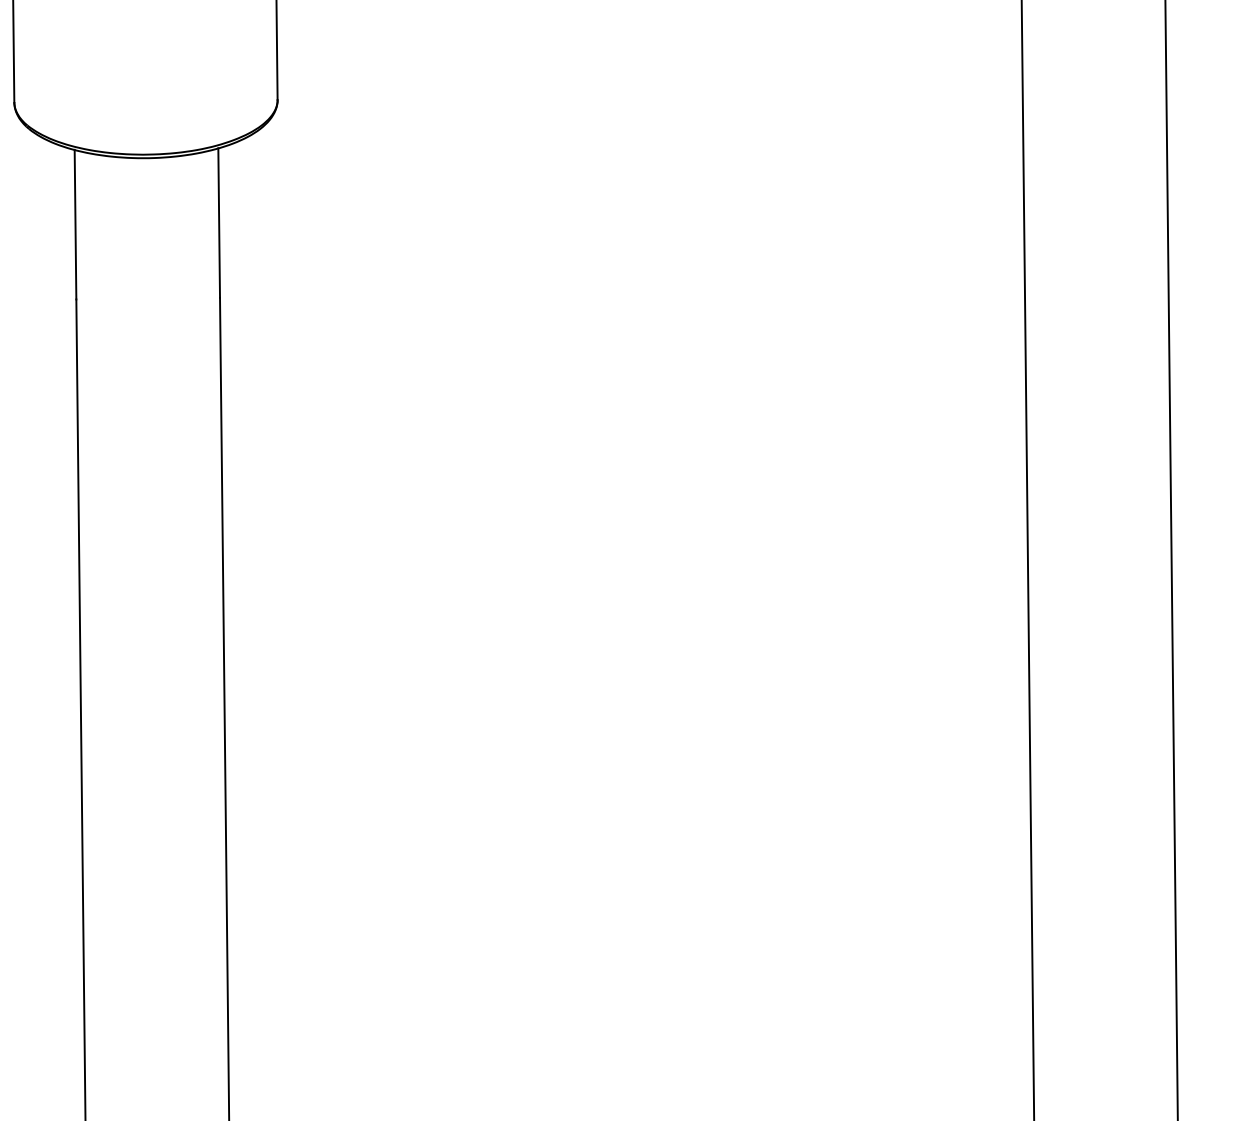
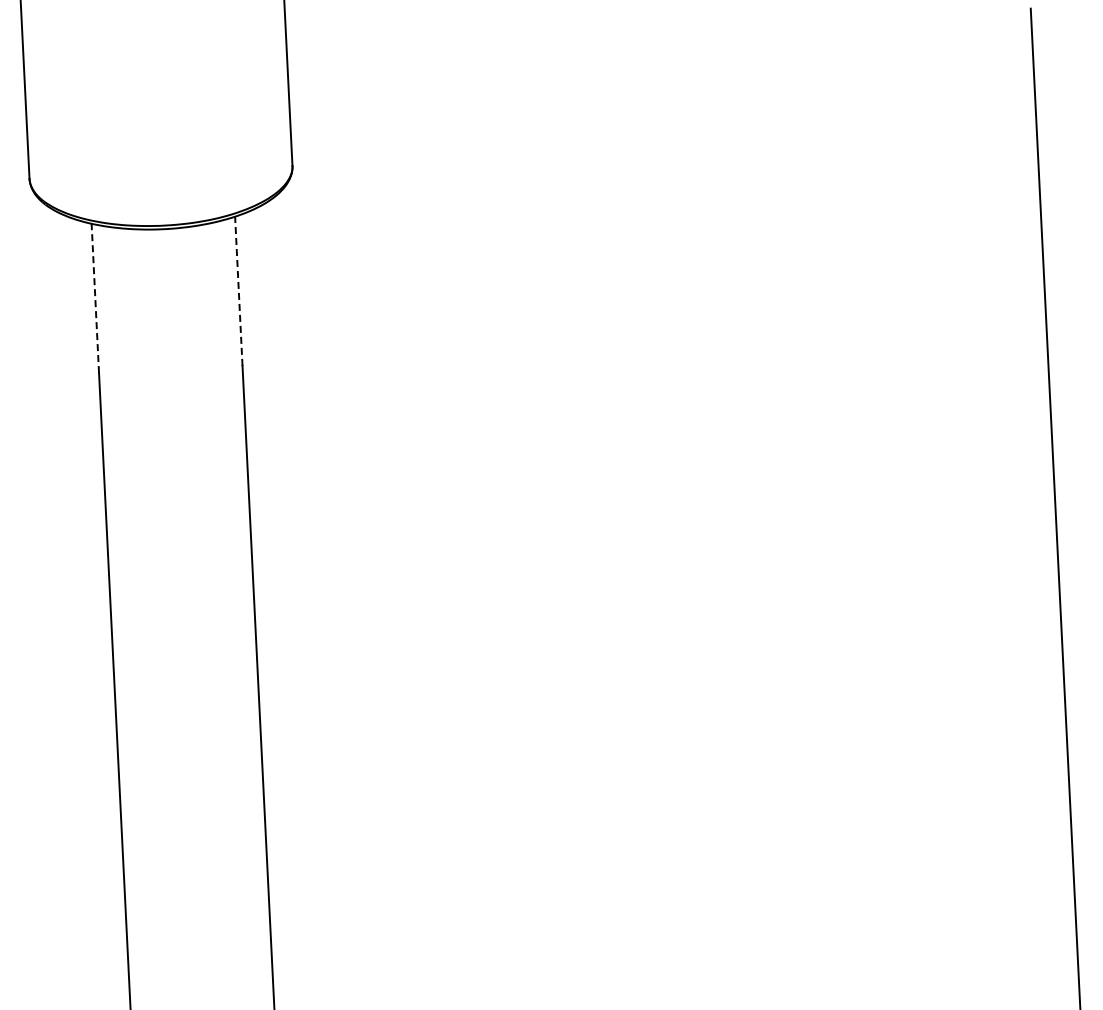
line: (219, 223) -> (239, 291), solid -> dashed
line: (75, 224) -> (95, 298), solid -> dashed

